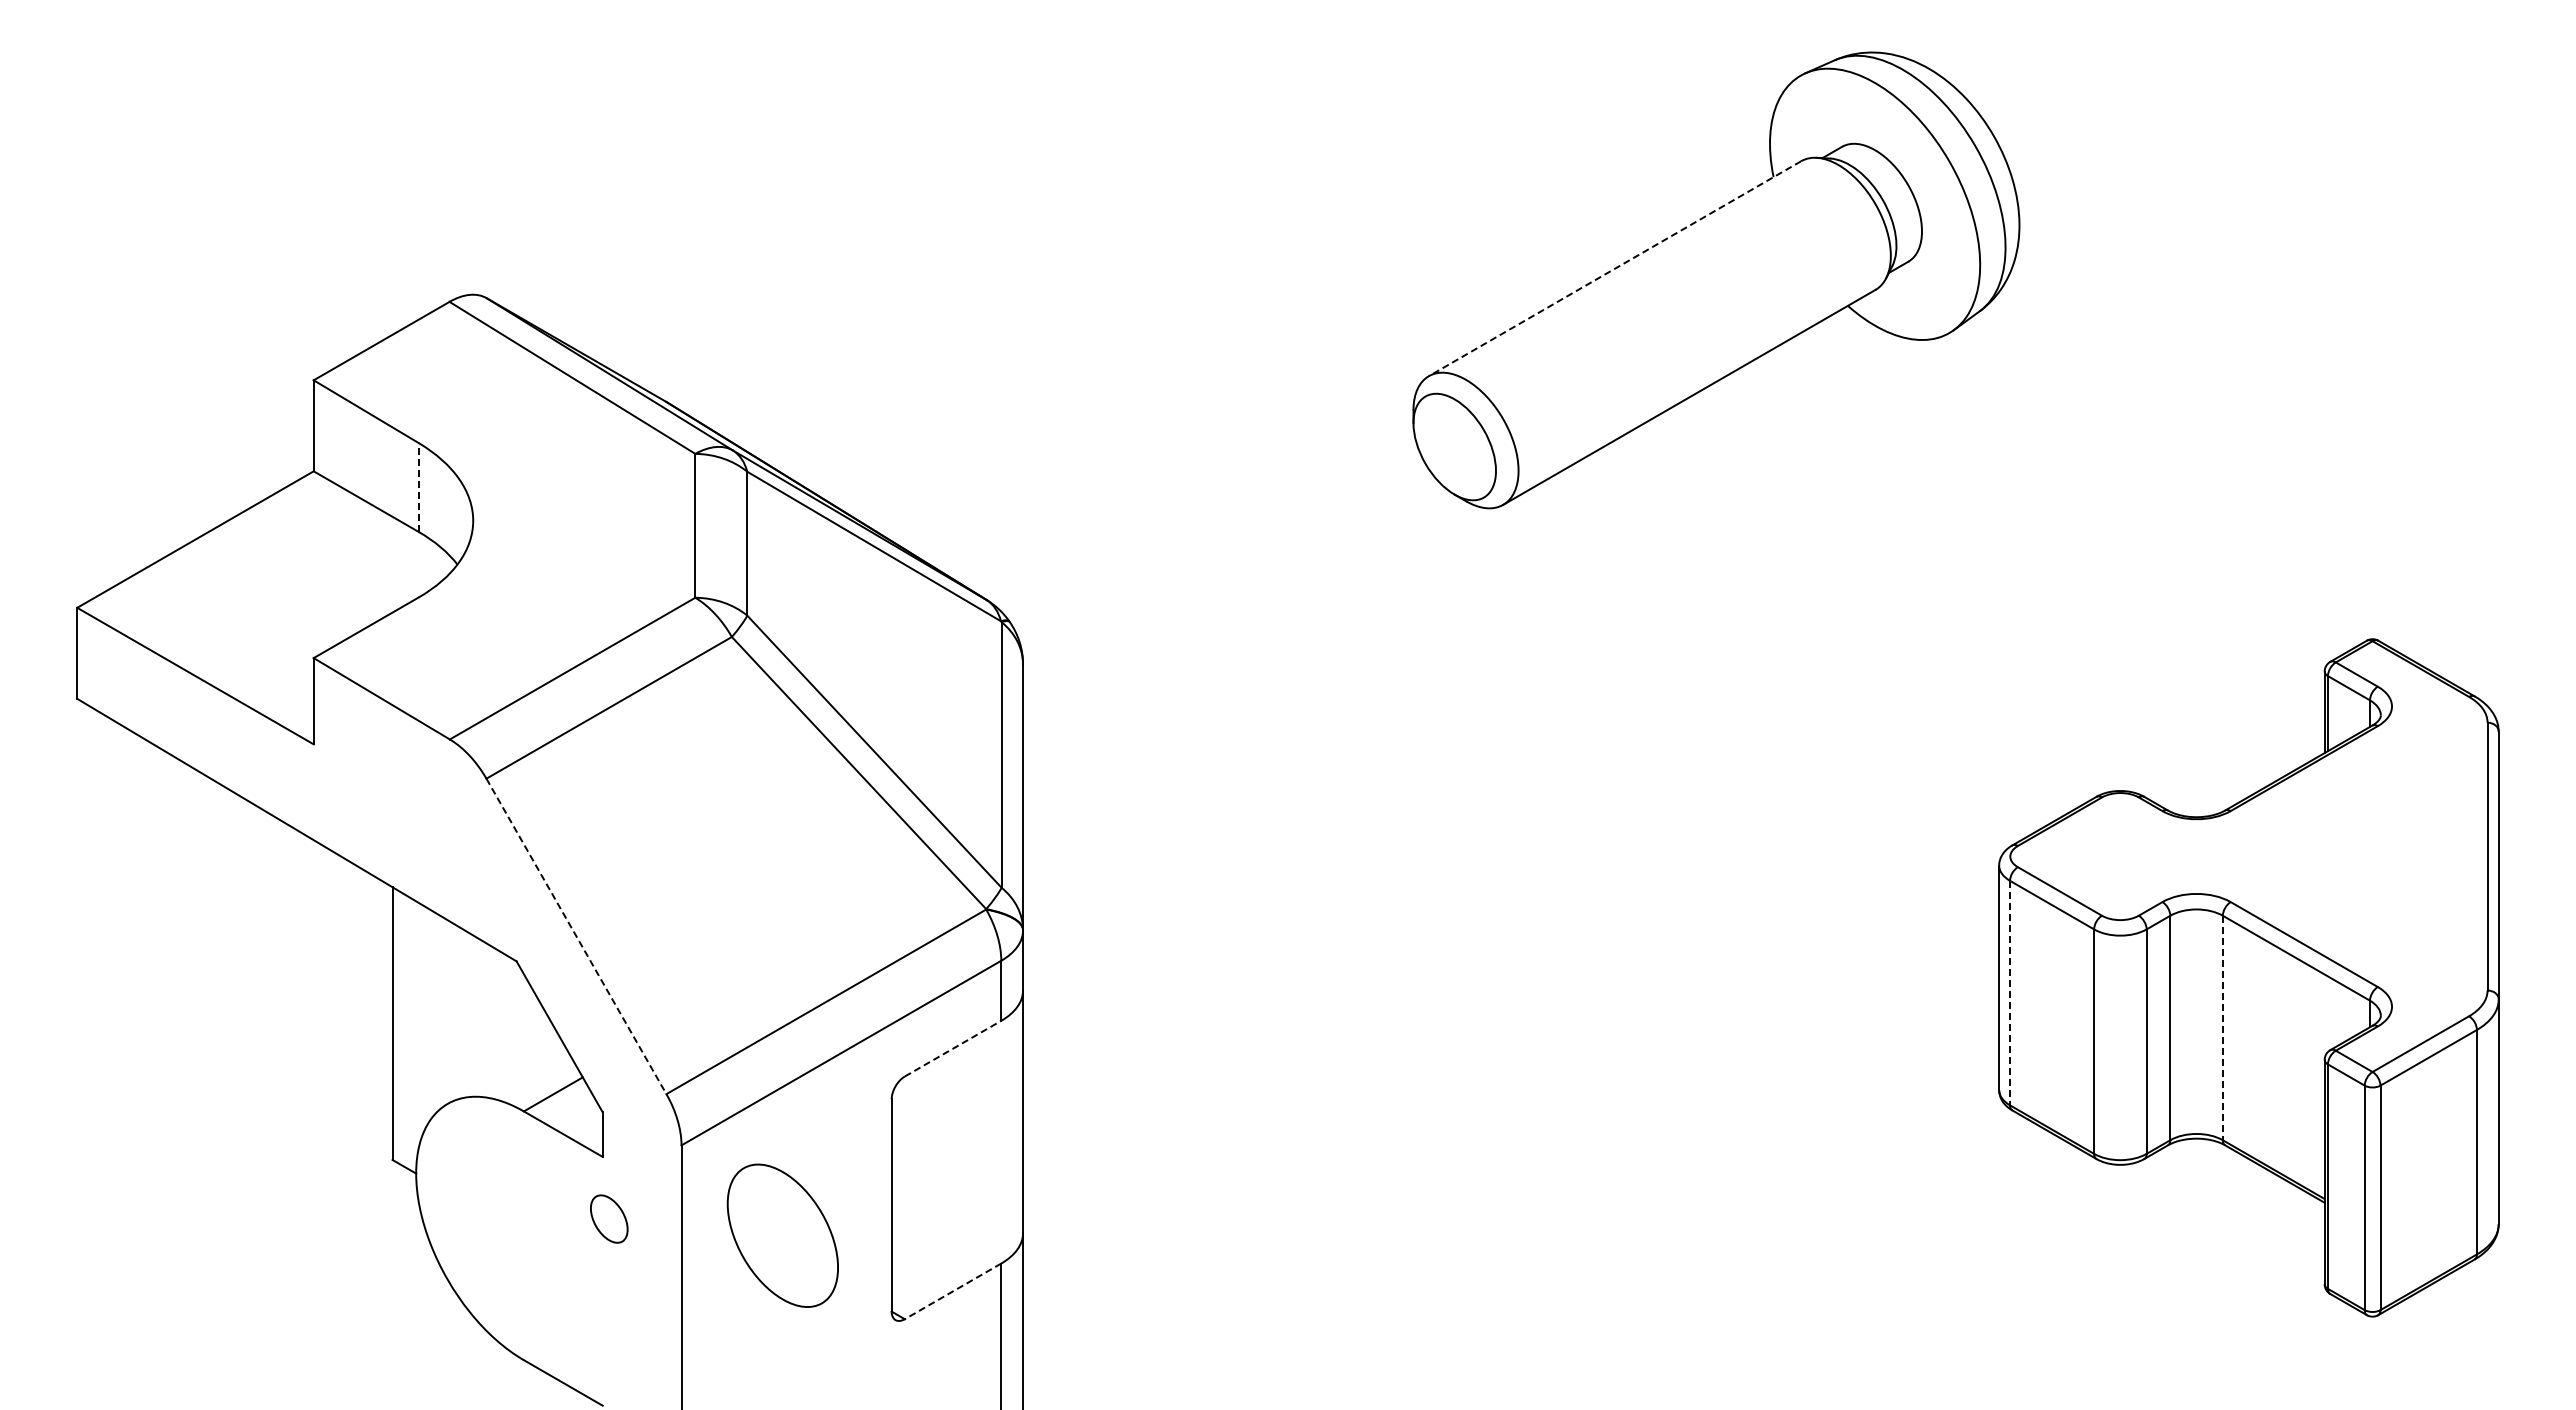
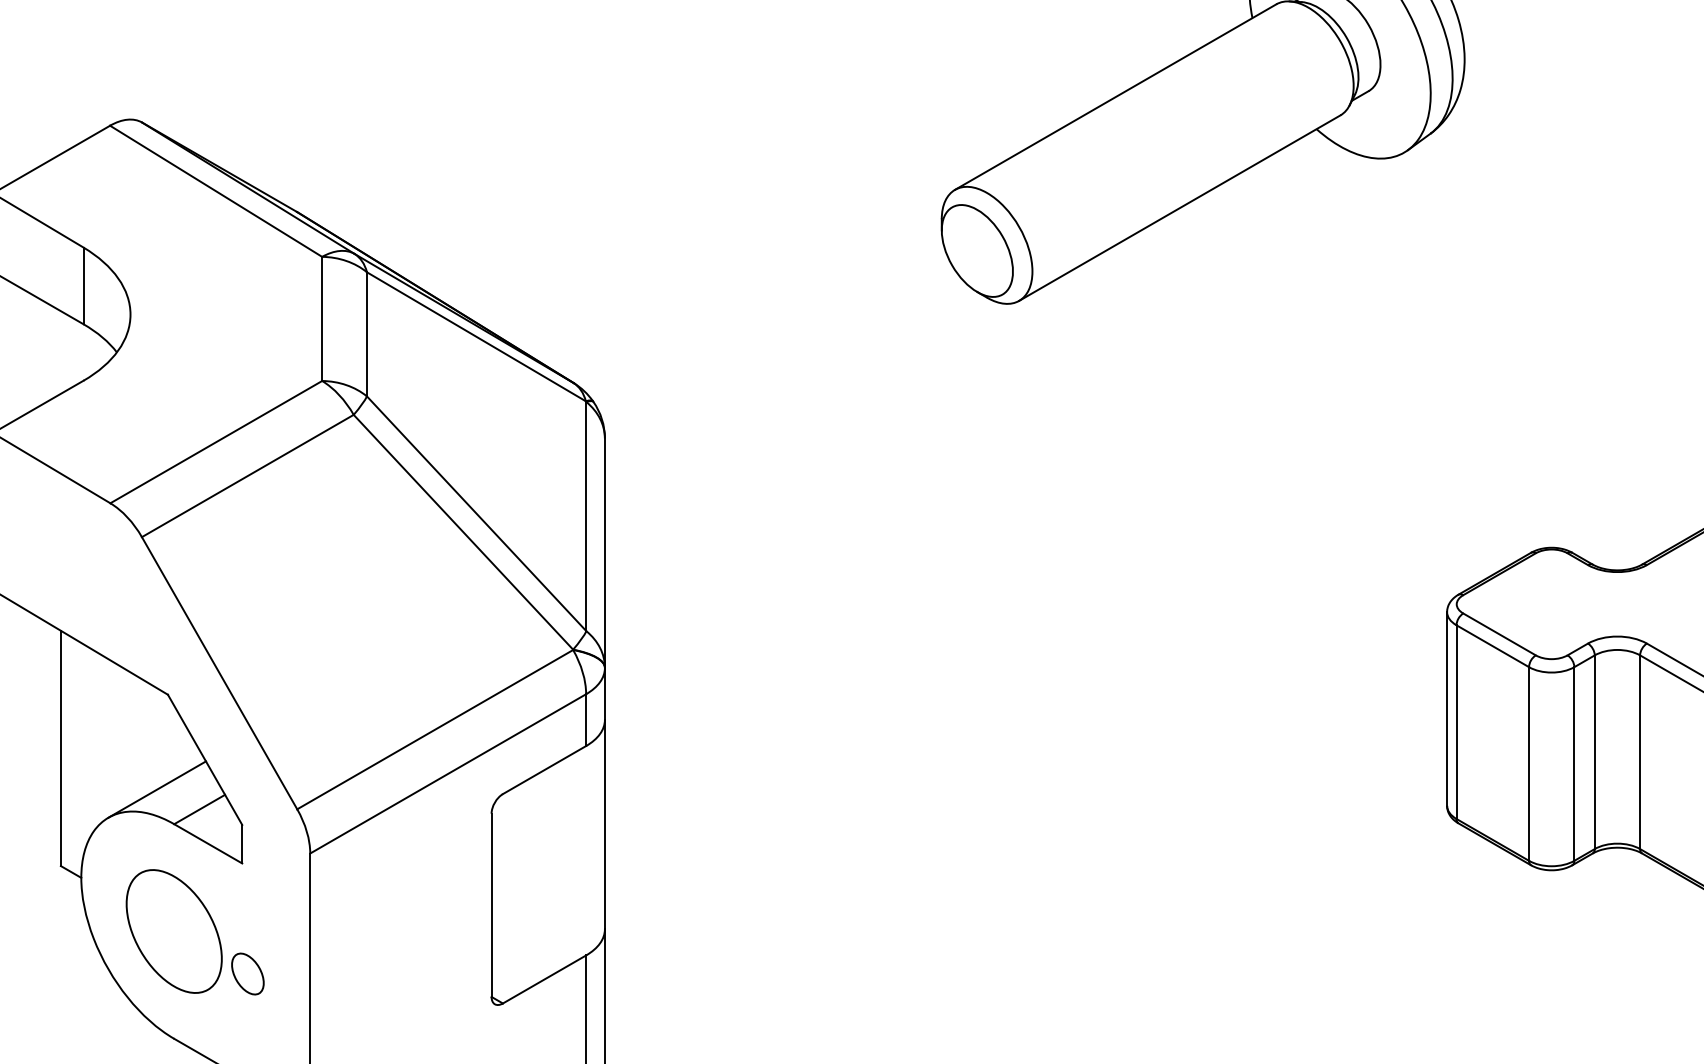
line: (1615, 268) -> (1116, 96), dashed -> solid
line: (418, 487) -> (83, 285), dashed -> solid
line: (576, 936) -> (219, 673), dashed -> solid
line: (2010, 993) -> (1456, 722), dashed -> solid
line: (2222, 1028) -> (1639, 752), dashed -> solid
line: (953, 1048) -> (544, 769), dashed -> solid
line: (503, 1070) -> (156, 788), added
part: (609, 1218) -> (248, 973), moved
part: (782, 1235) -> (173, 931), moved
line: (953, 1291) -> (544, 979), dashed -> solid

